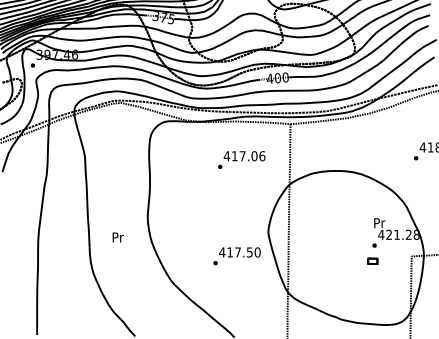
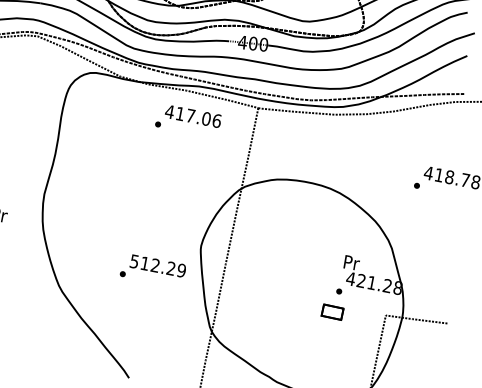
text: (241, 159) -> (188, 120), moved
text: (239, 252) -> (157, 266), 417.50 -> 512.29
part: (372, 260) -> (332, 310), size x1.6

